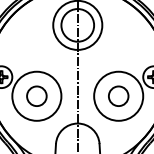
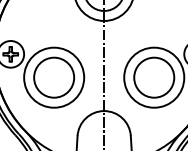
circle: (36, 95) -> (53, 76), size x1.67
circle: (118, 95) -> (154, 76), size x1.67

